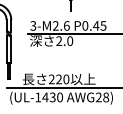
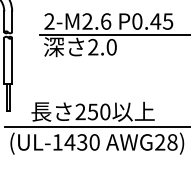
text: (33, 26) -> (49, 22), 3-M2.6 -> 2-M2.6
text: (58, 79) -> (92, 112), 220 -> 250

